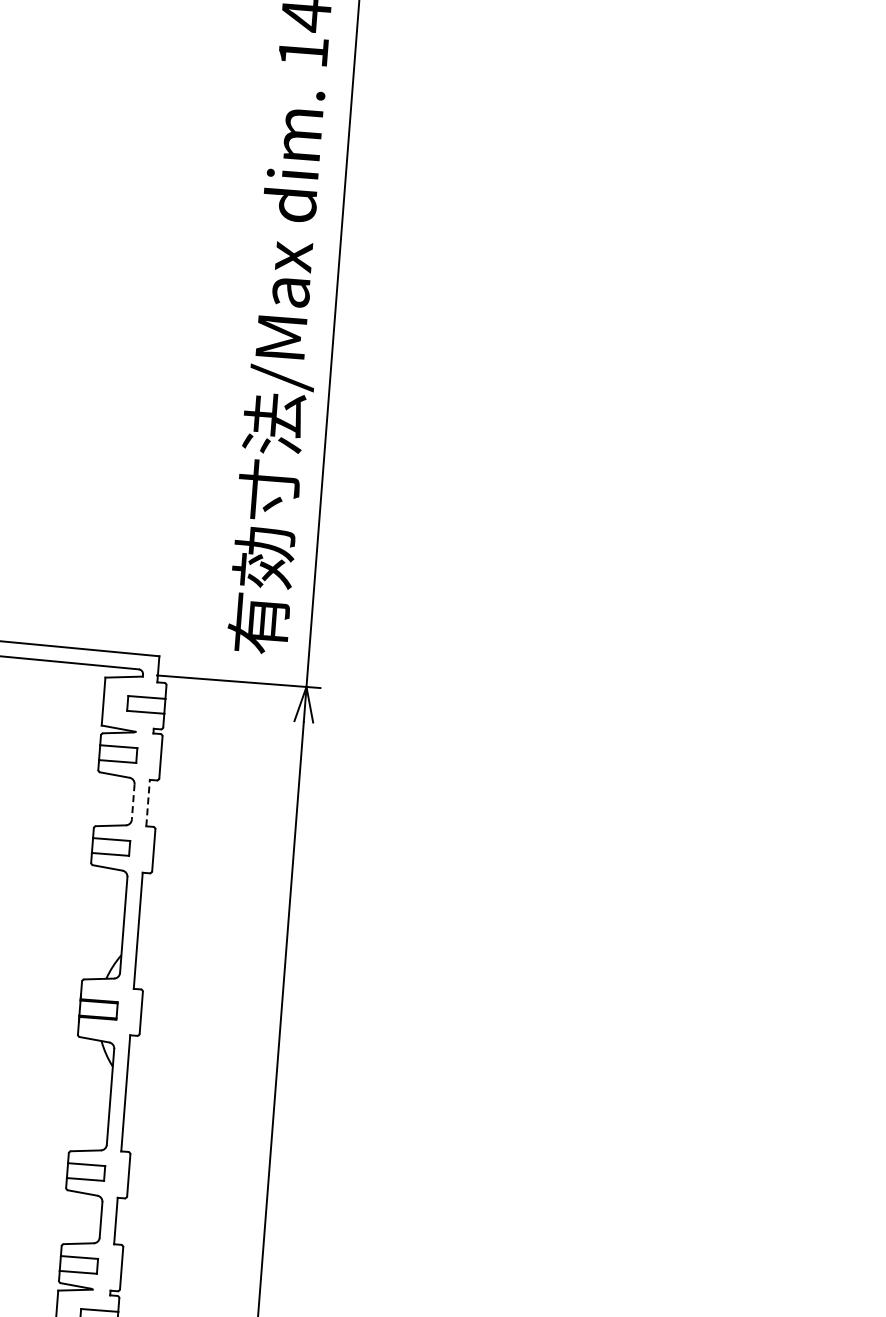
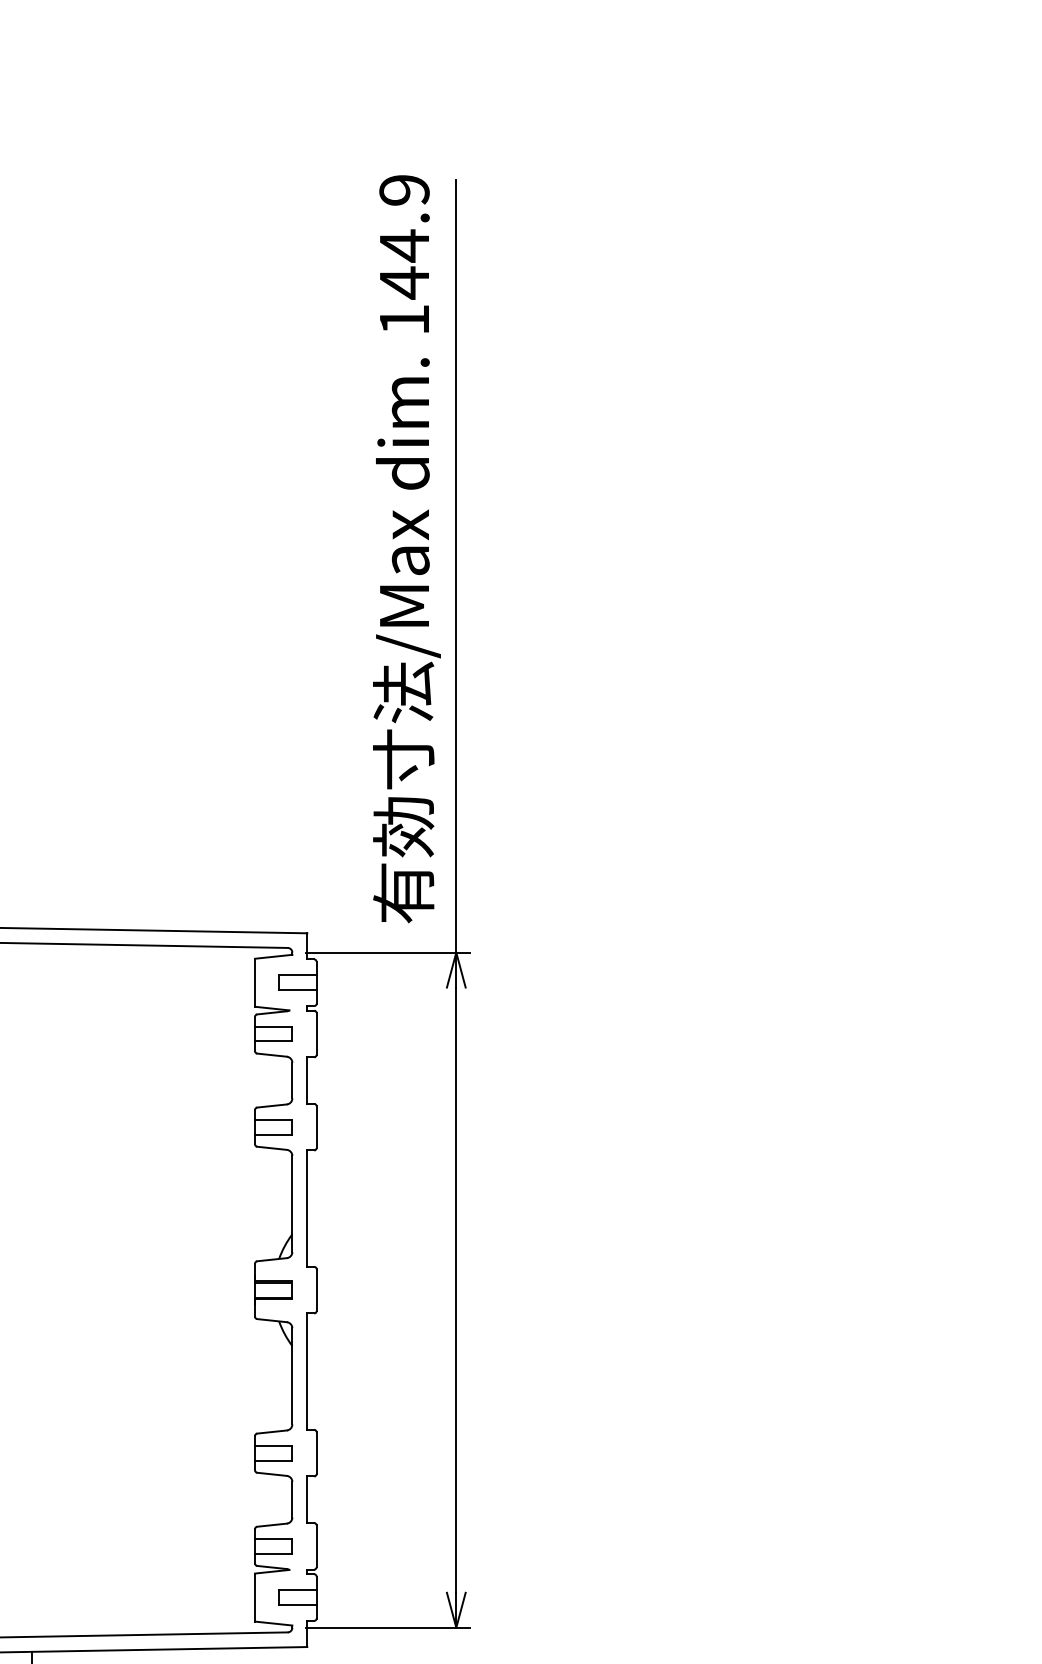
line: (133, 801) -> (292, 1080), dashed -> solid
line: (148, 803) -> (307, 1080), dashed -> solid

